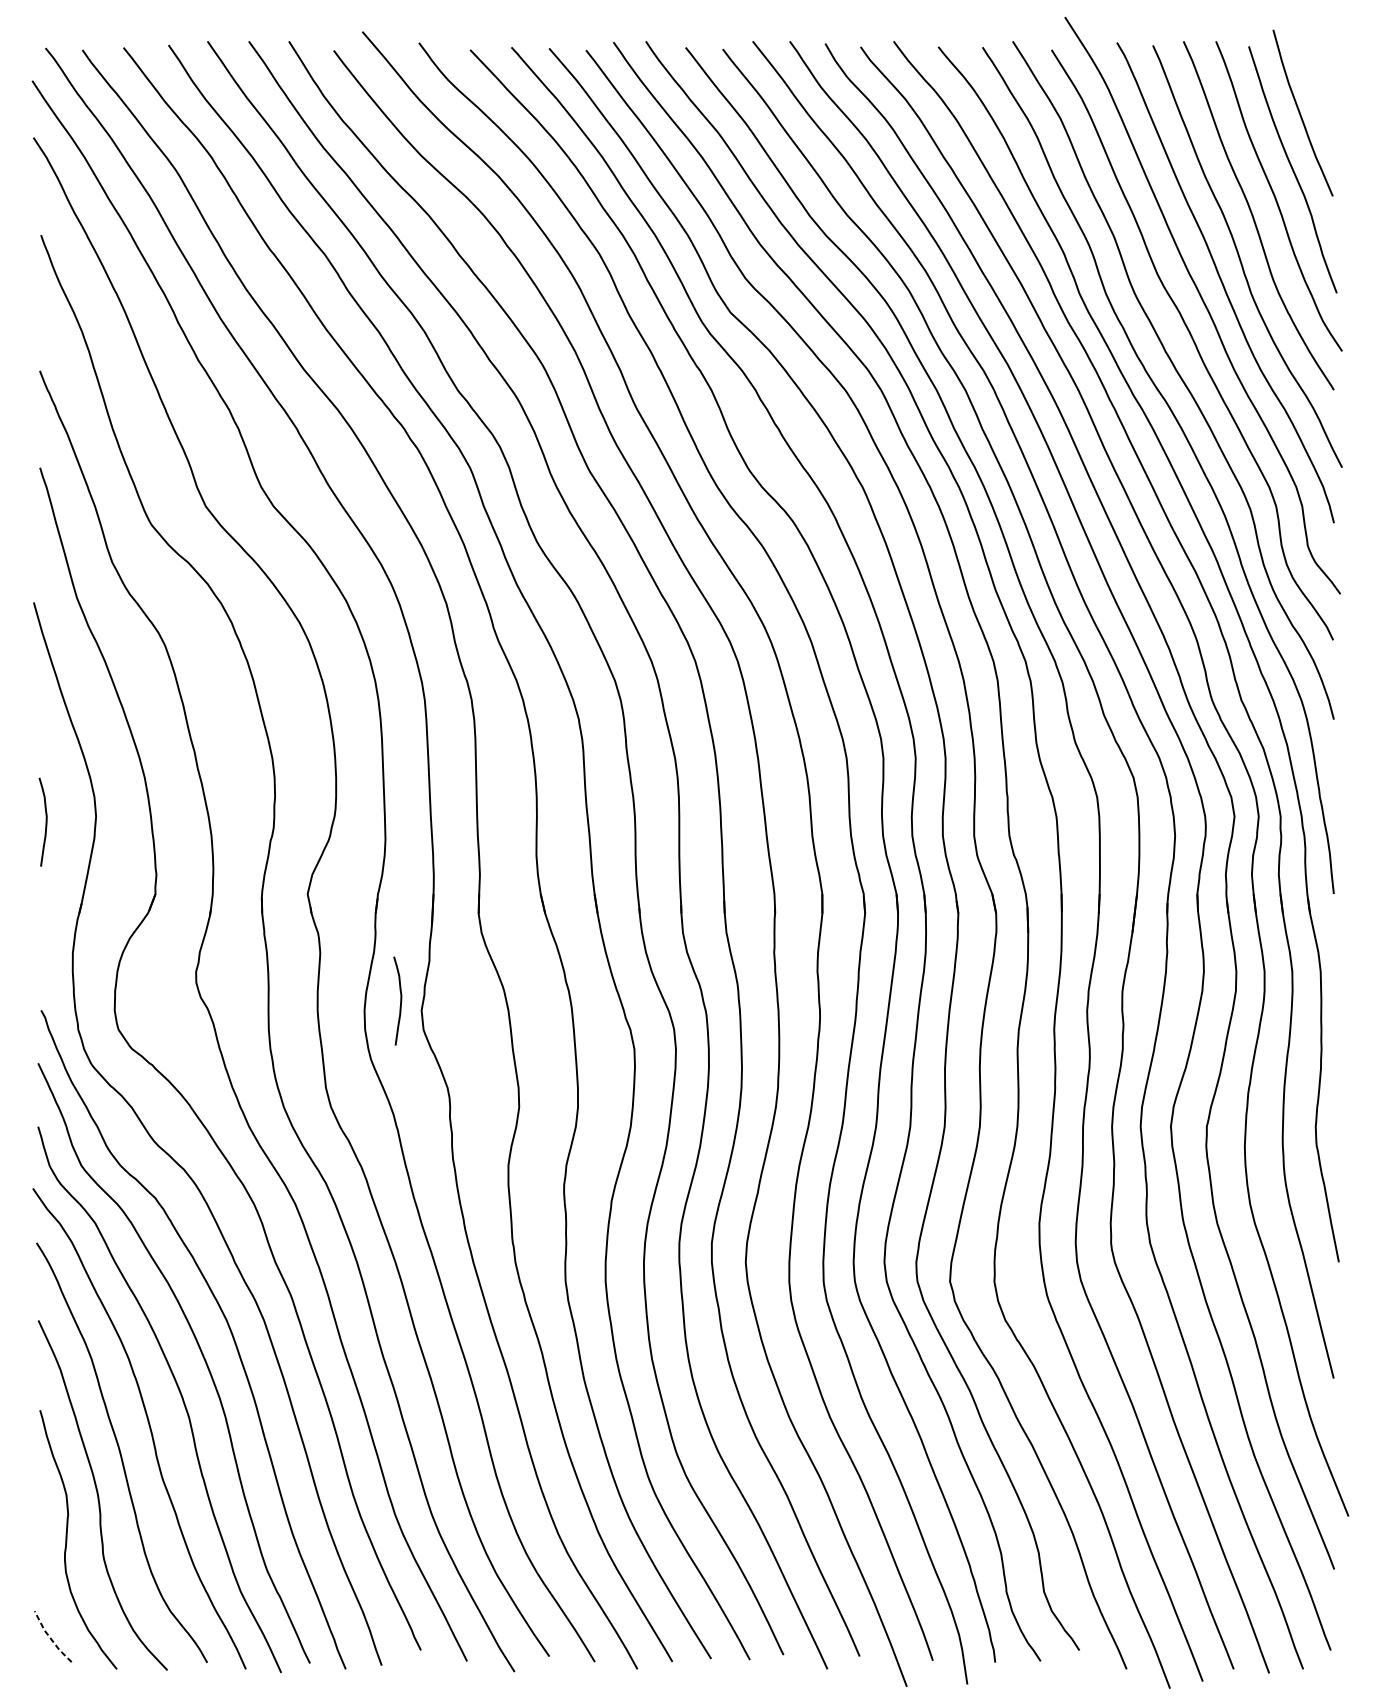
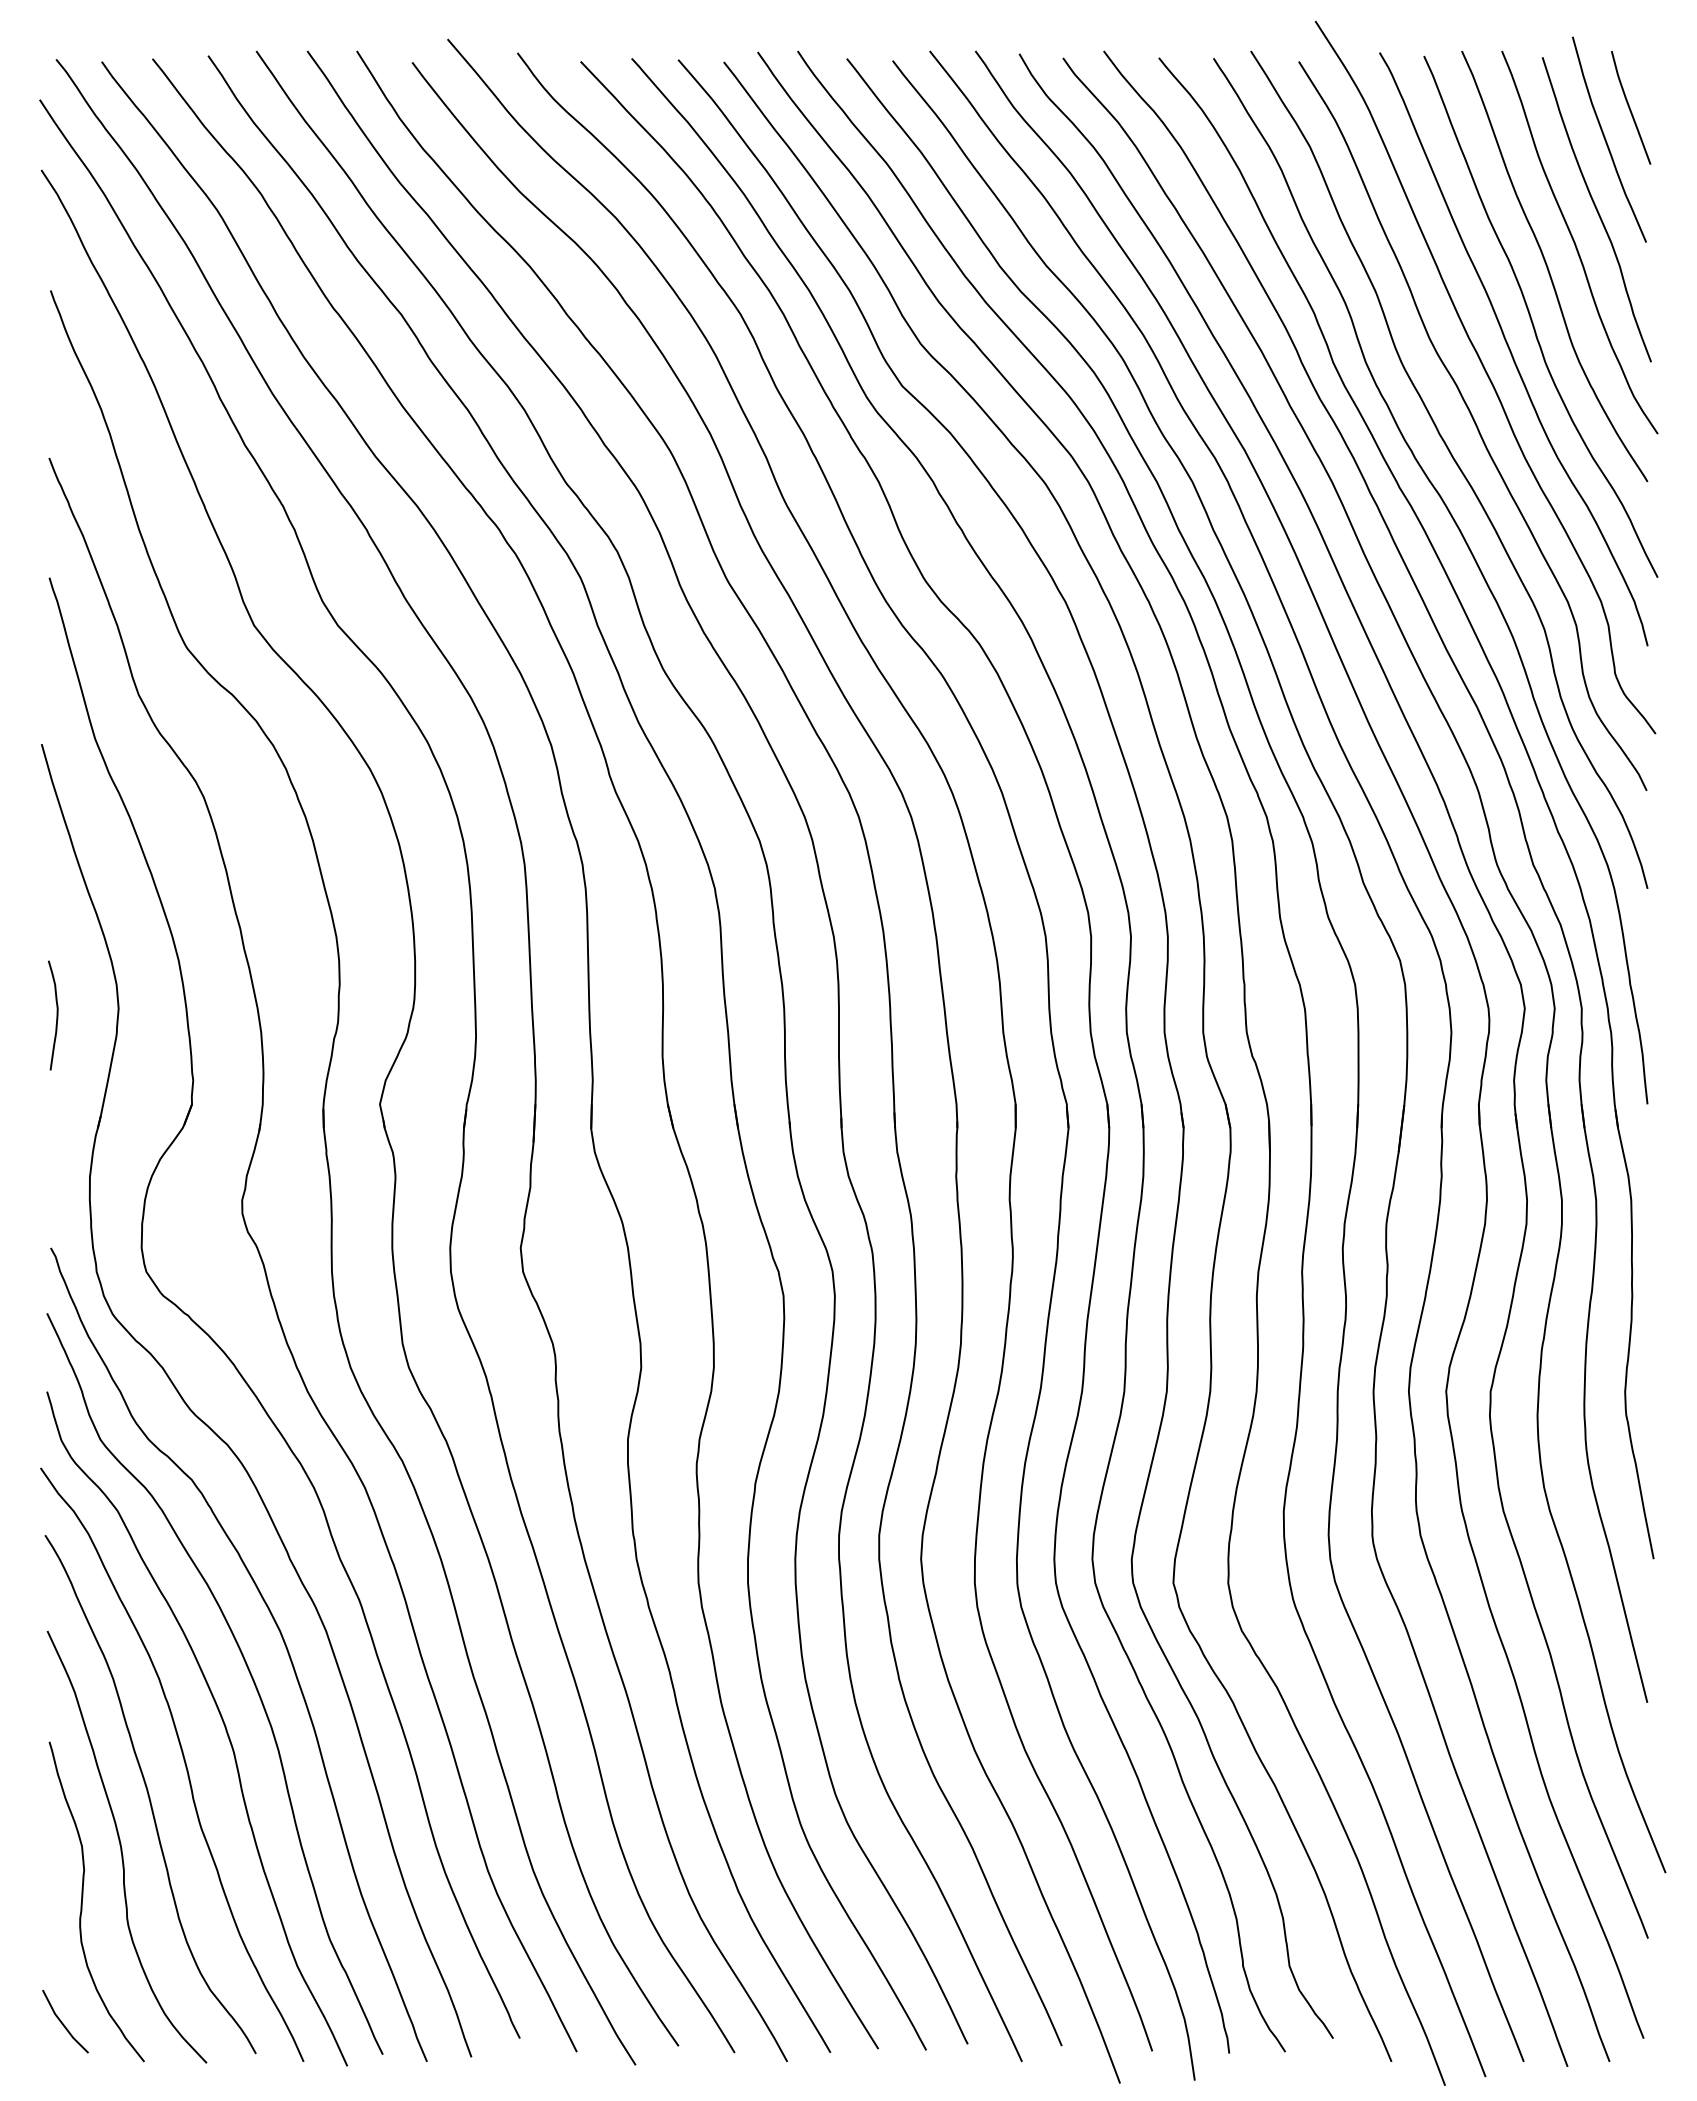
curve: (1320, 87) -> (1630, 107), added
curve: (400, 1001) -> (494, 1236), removed
line: (50, 1639) -> (62, 2024), dashed -> solid

